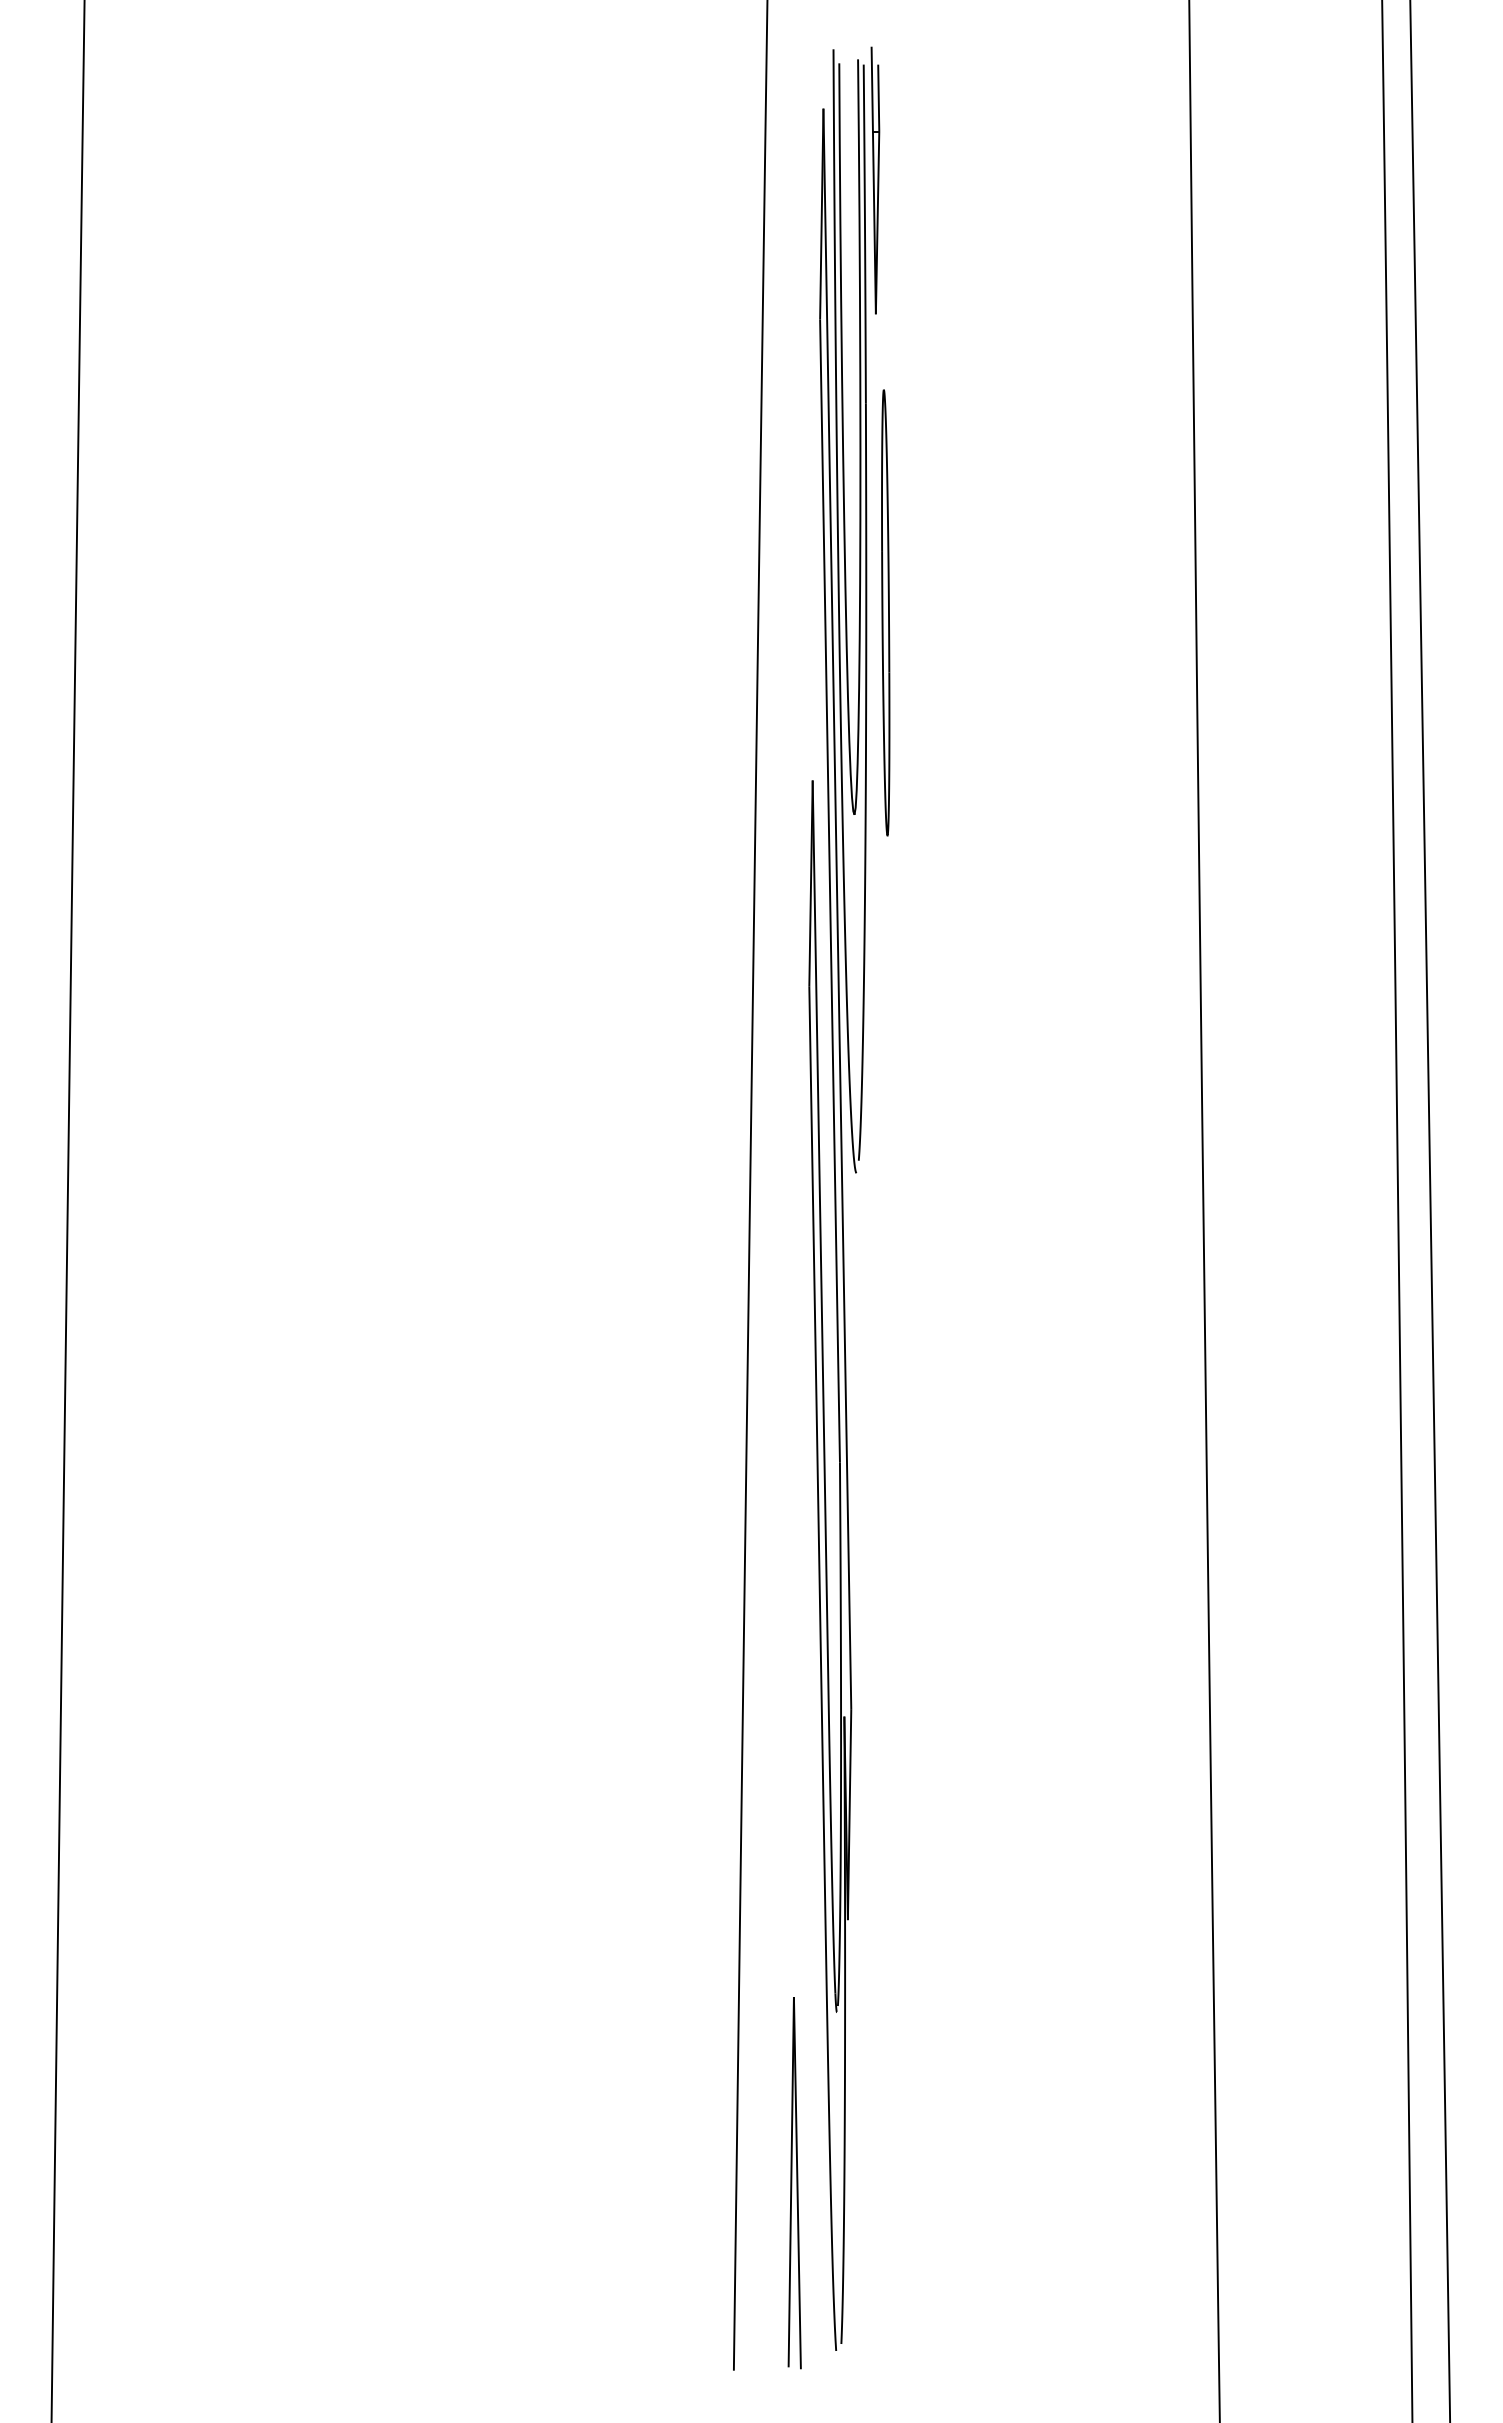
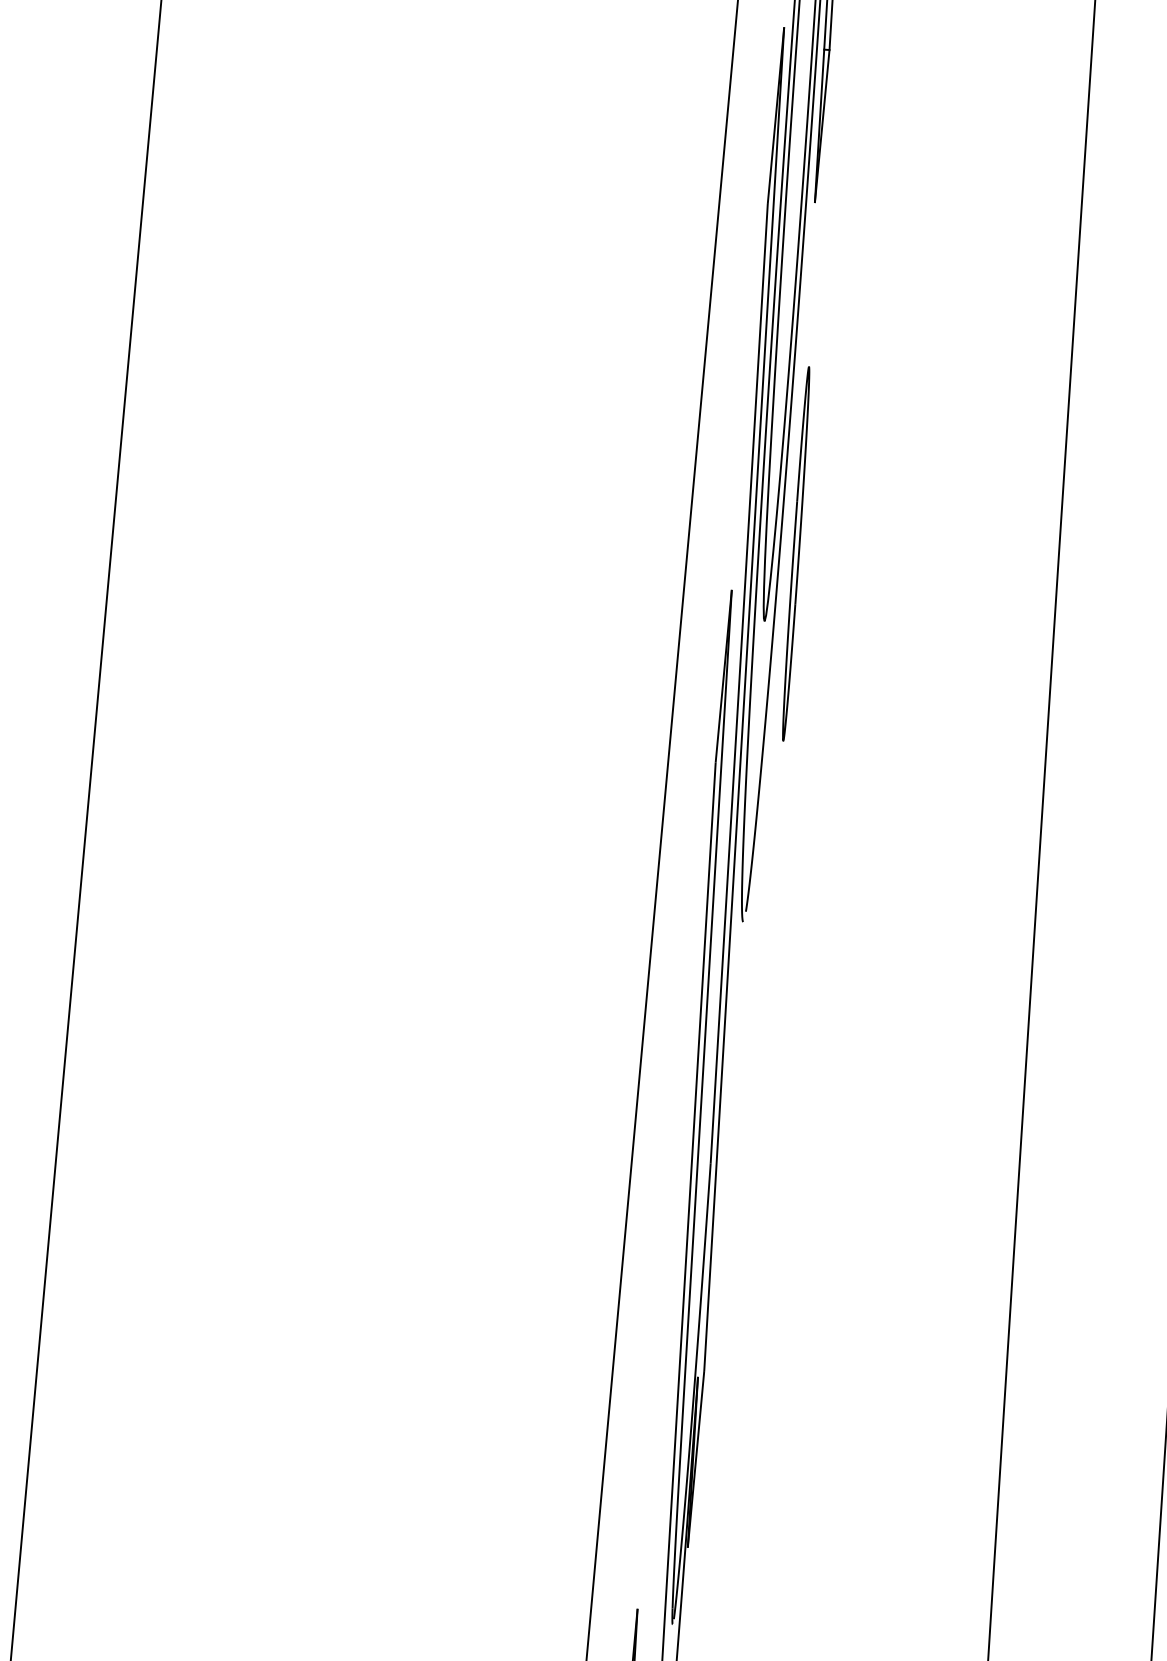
part: (885, 612) -> (796, 553), moved

